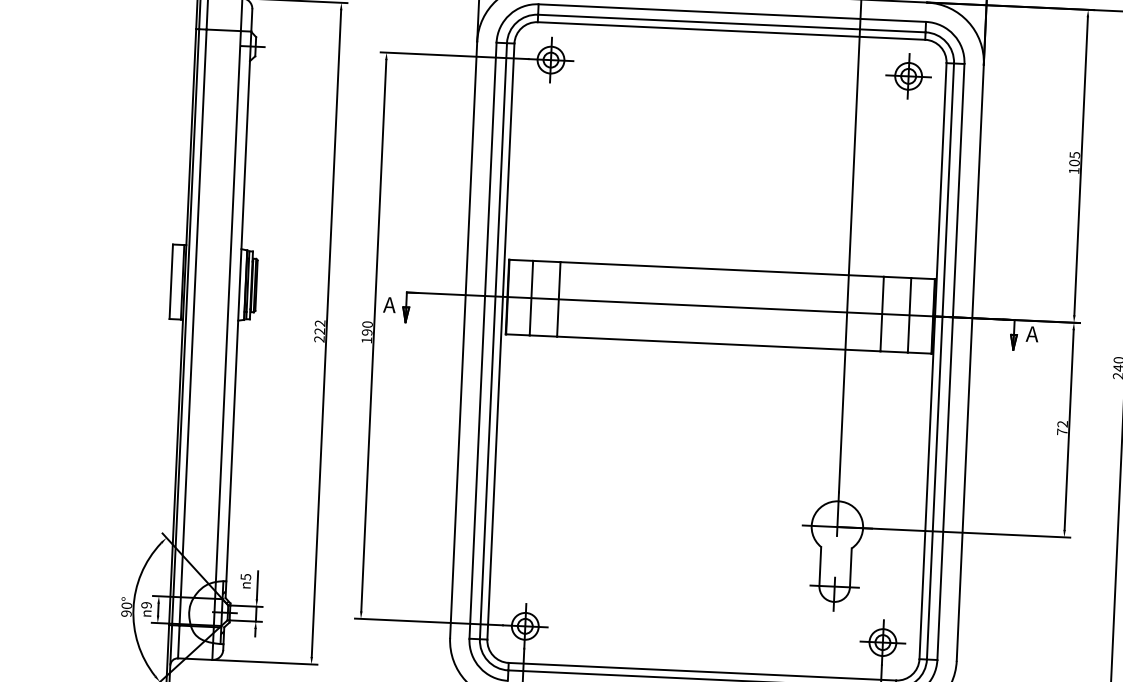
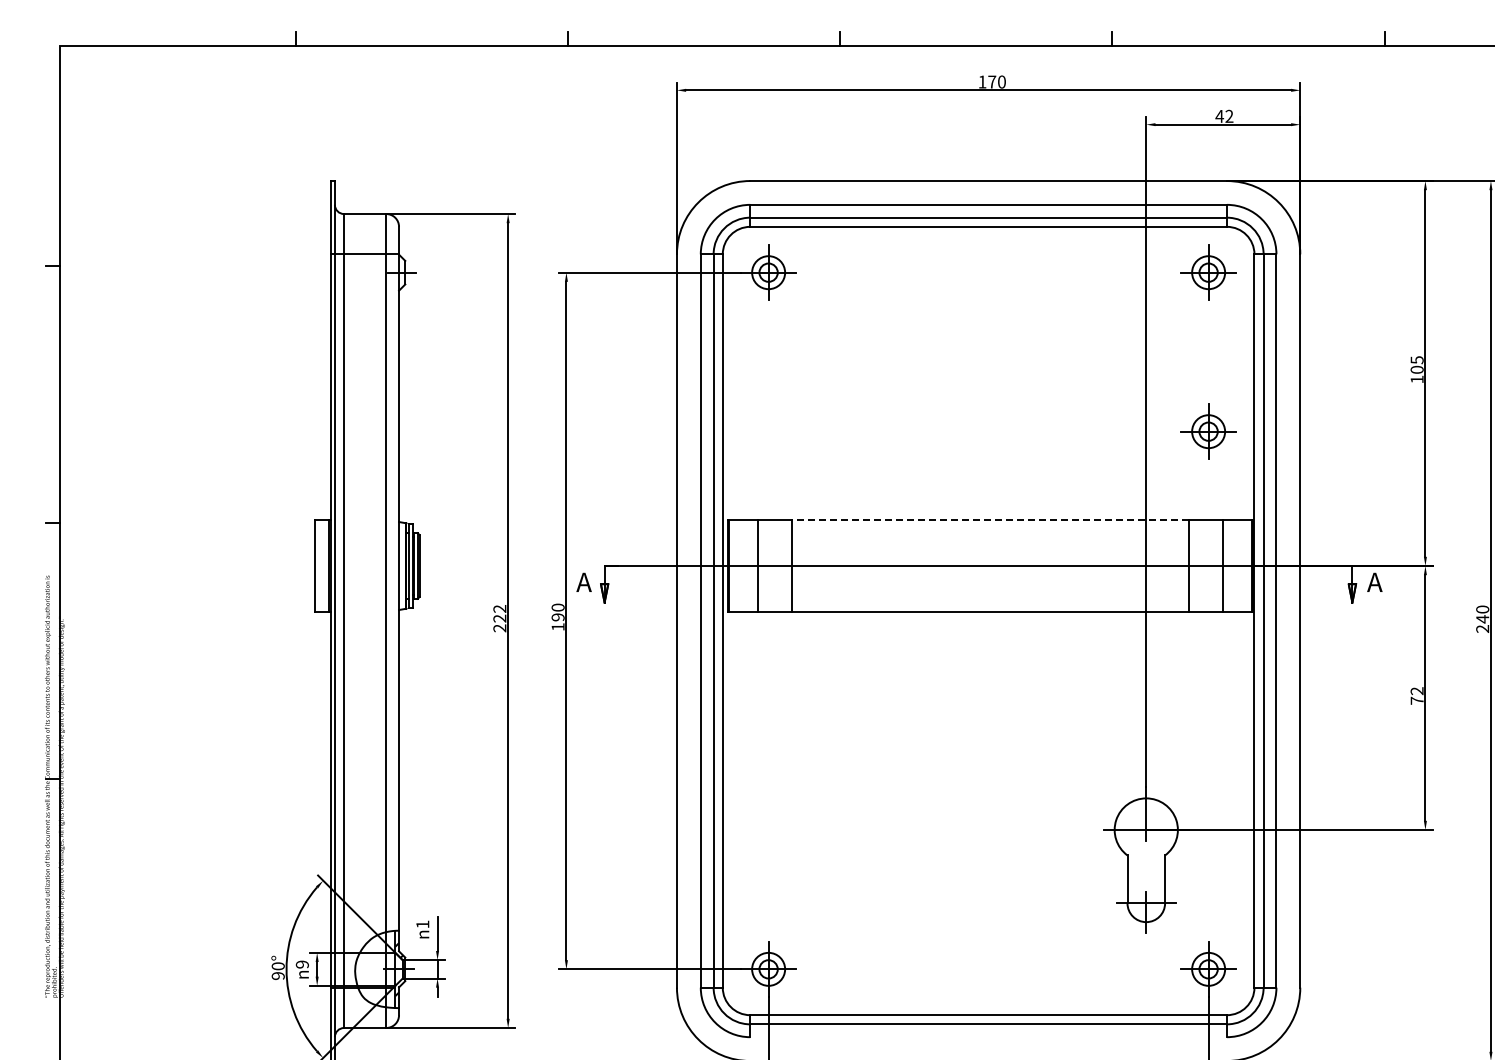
part: (902, 205) -> (1208, 431), added
line: (722, 269) -> (990, 520), solid -> dashed
text: (245, 577) -> (422, 924), 5 -> 1

